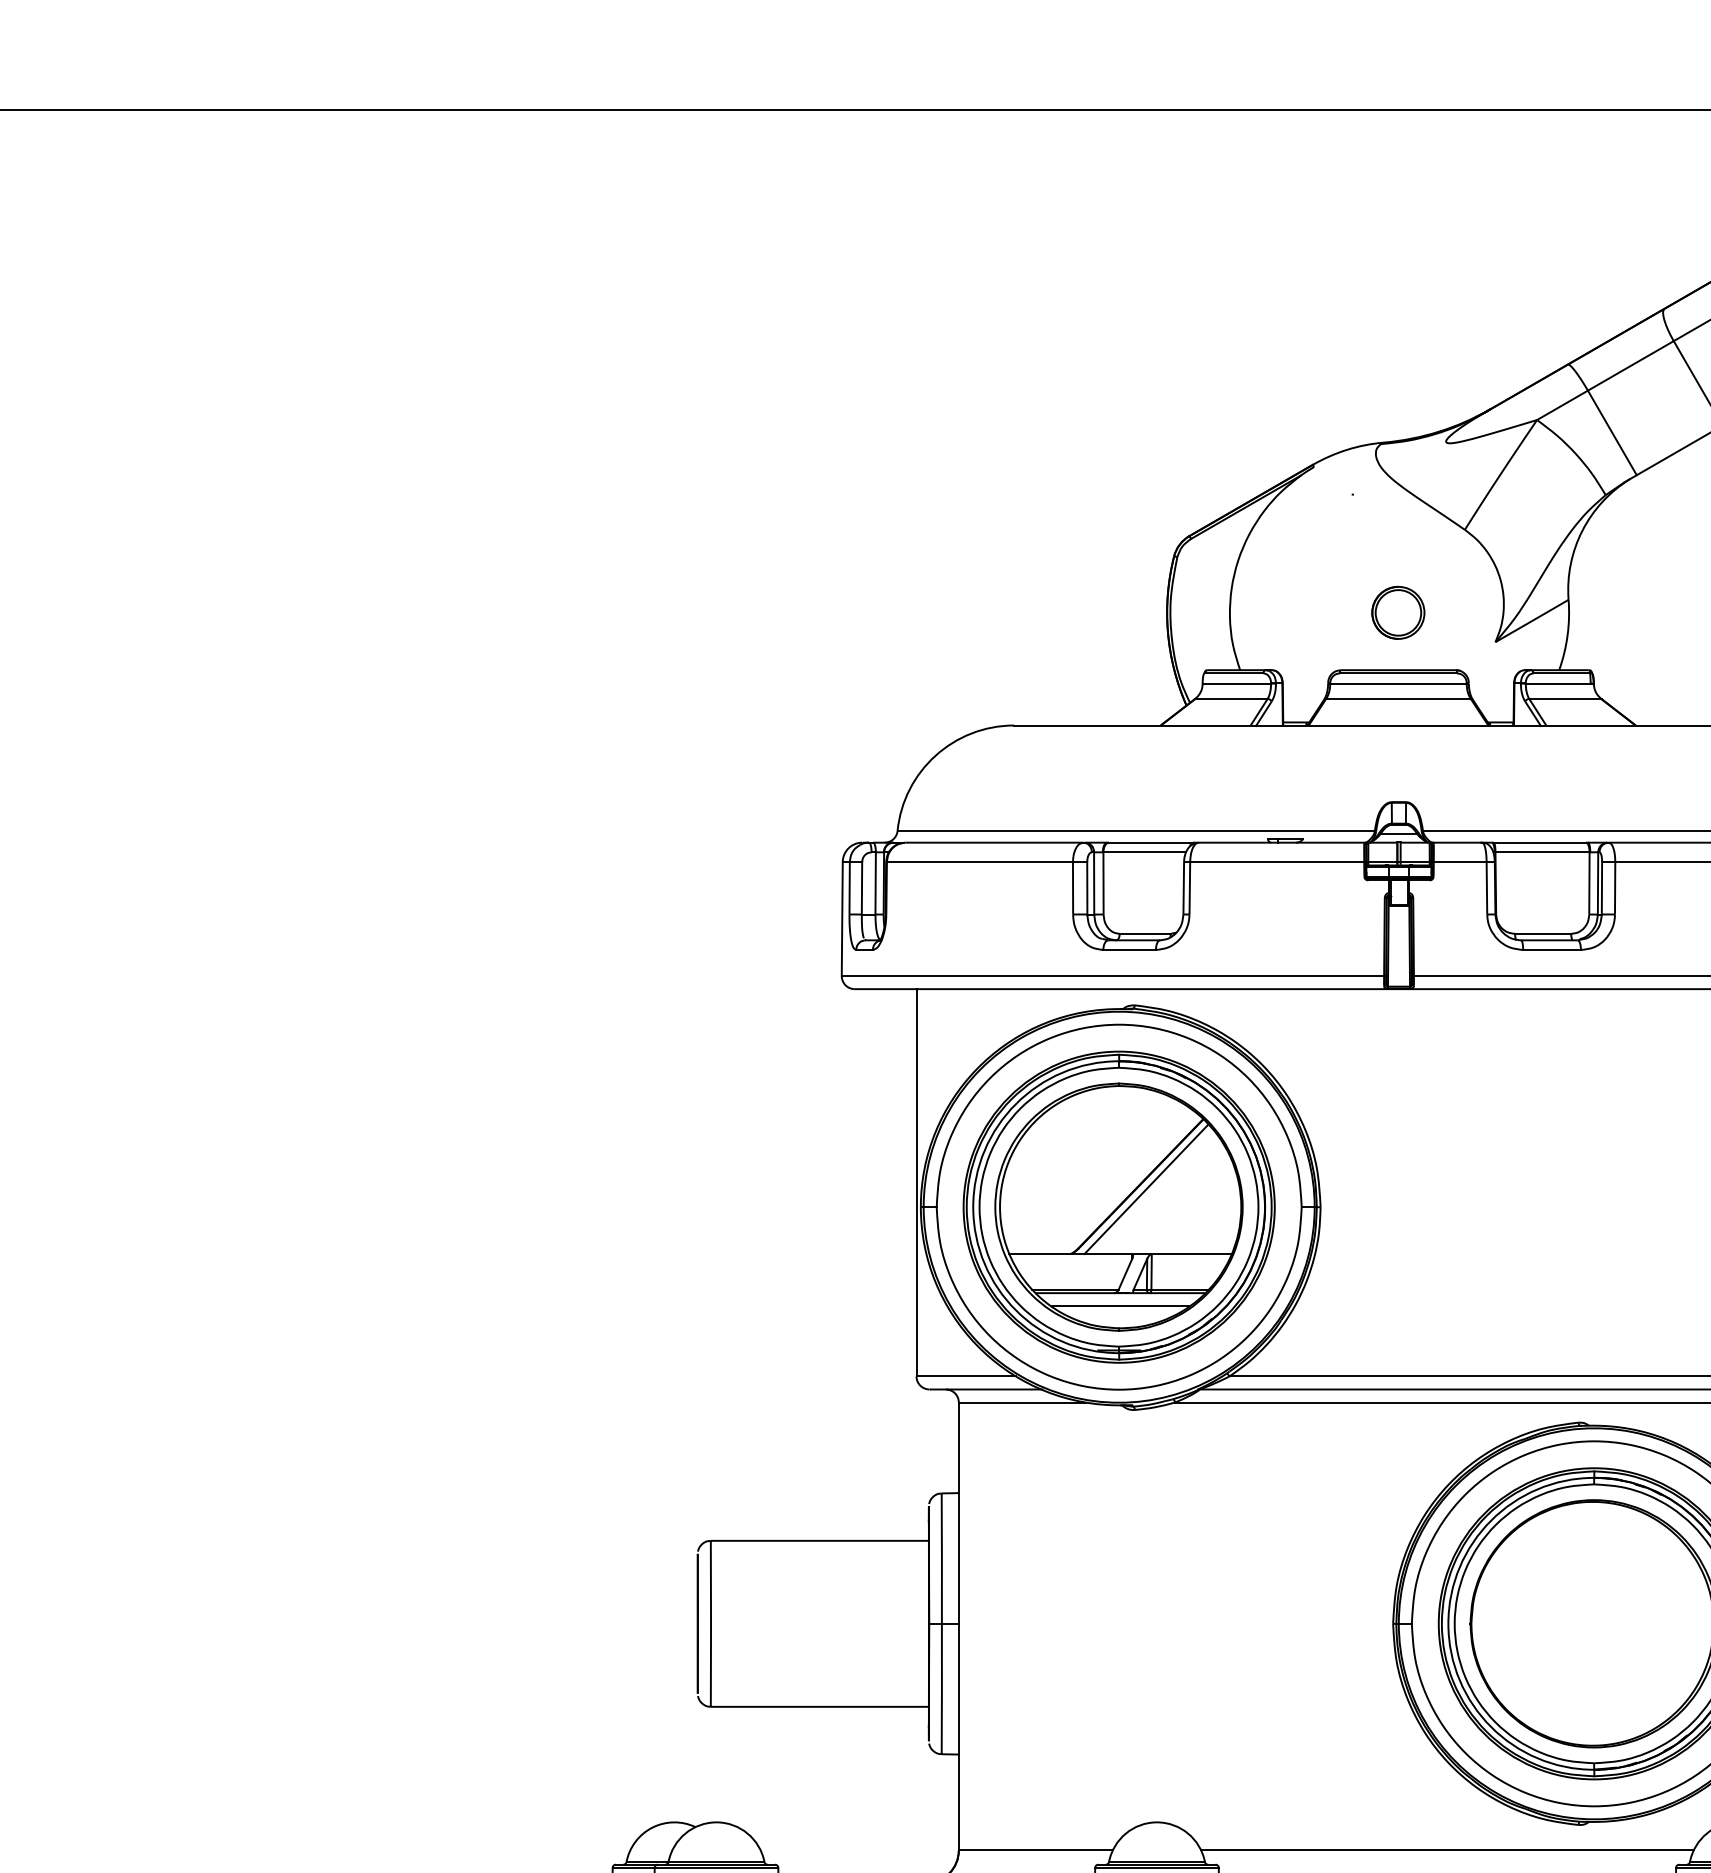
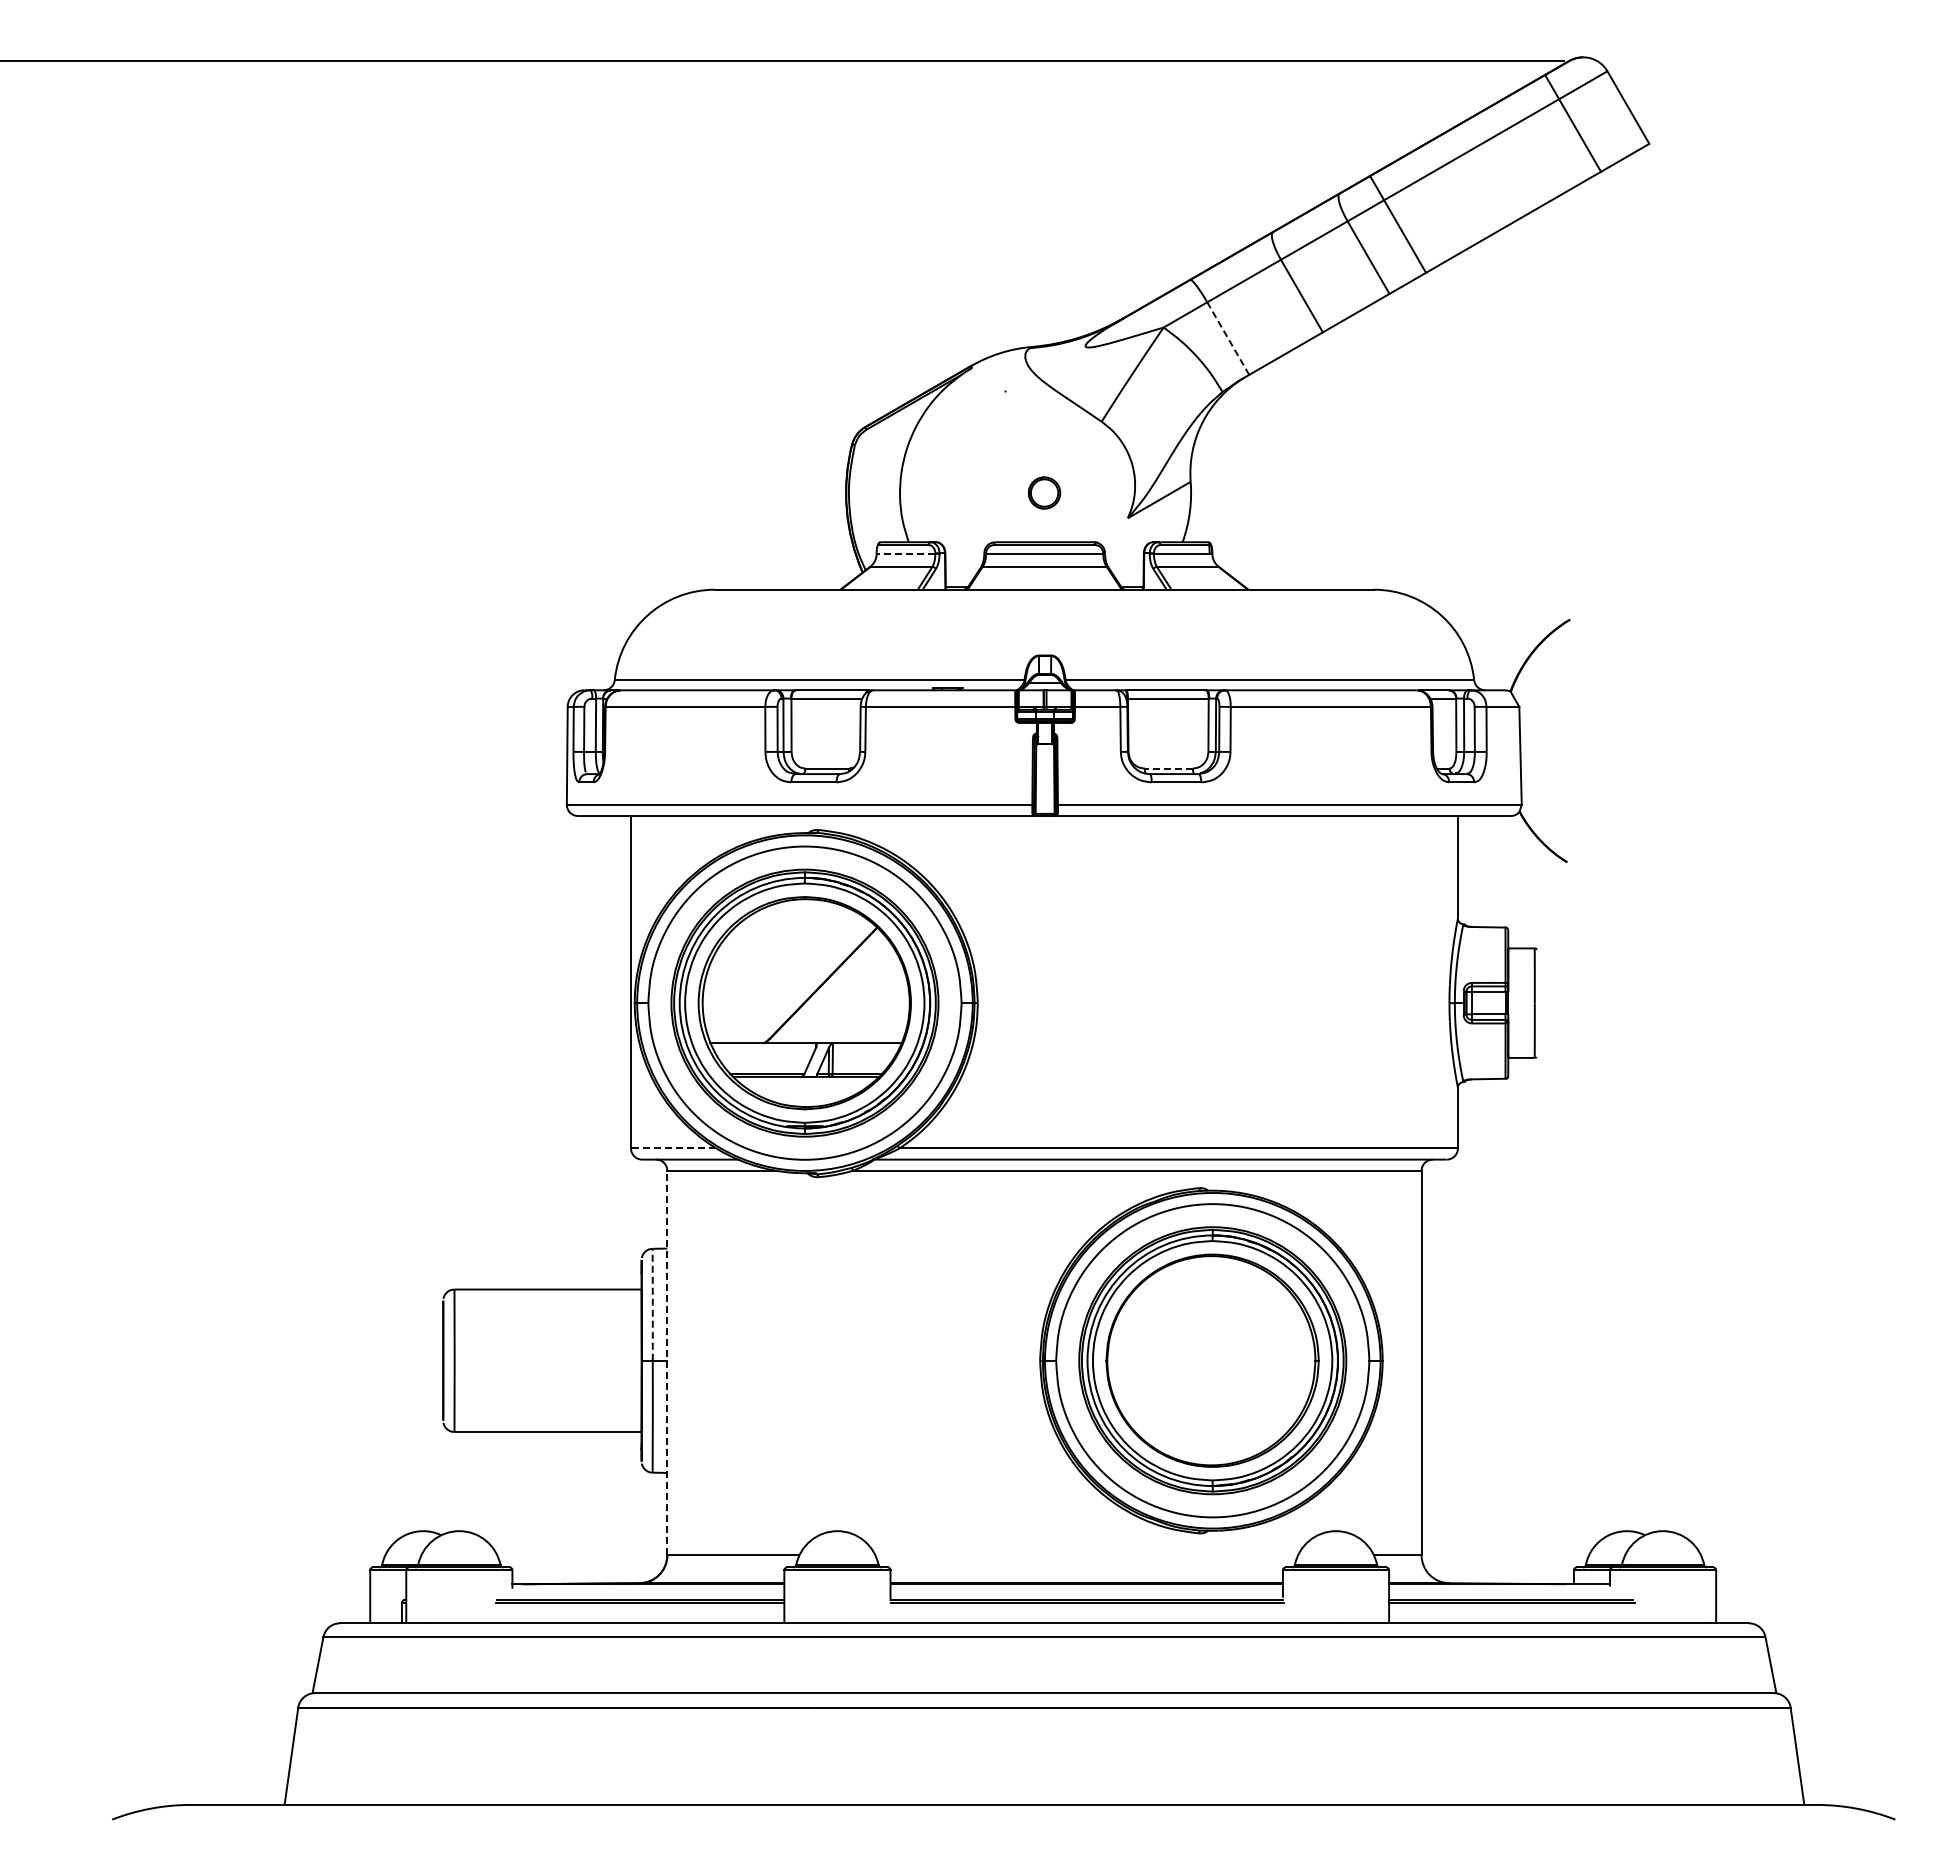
line: (1612, 432) -> (1228, 338), solid -> dashed
part: (1398, 612) -> (1044, 492), size x0.7
line: (1236, 683) -> (905, 553), solid -> dashed
line: (1542, 933) -> (1168, 768), solid -> dashed
line: (1146, 1188) -> (828, 987), removed
line: (1119, 1306) -> (805, 1088), removed
line: (966, 1376) -> (673, 1148), solid -> dashed
arc: (941, 1558) -> (652, 1304), solid -> dashed
line: (959, 1625) -> (667, 1362), solid -> dashed
line: (1447, 1850) -> (1086, 1555), removed

